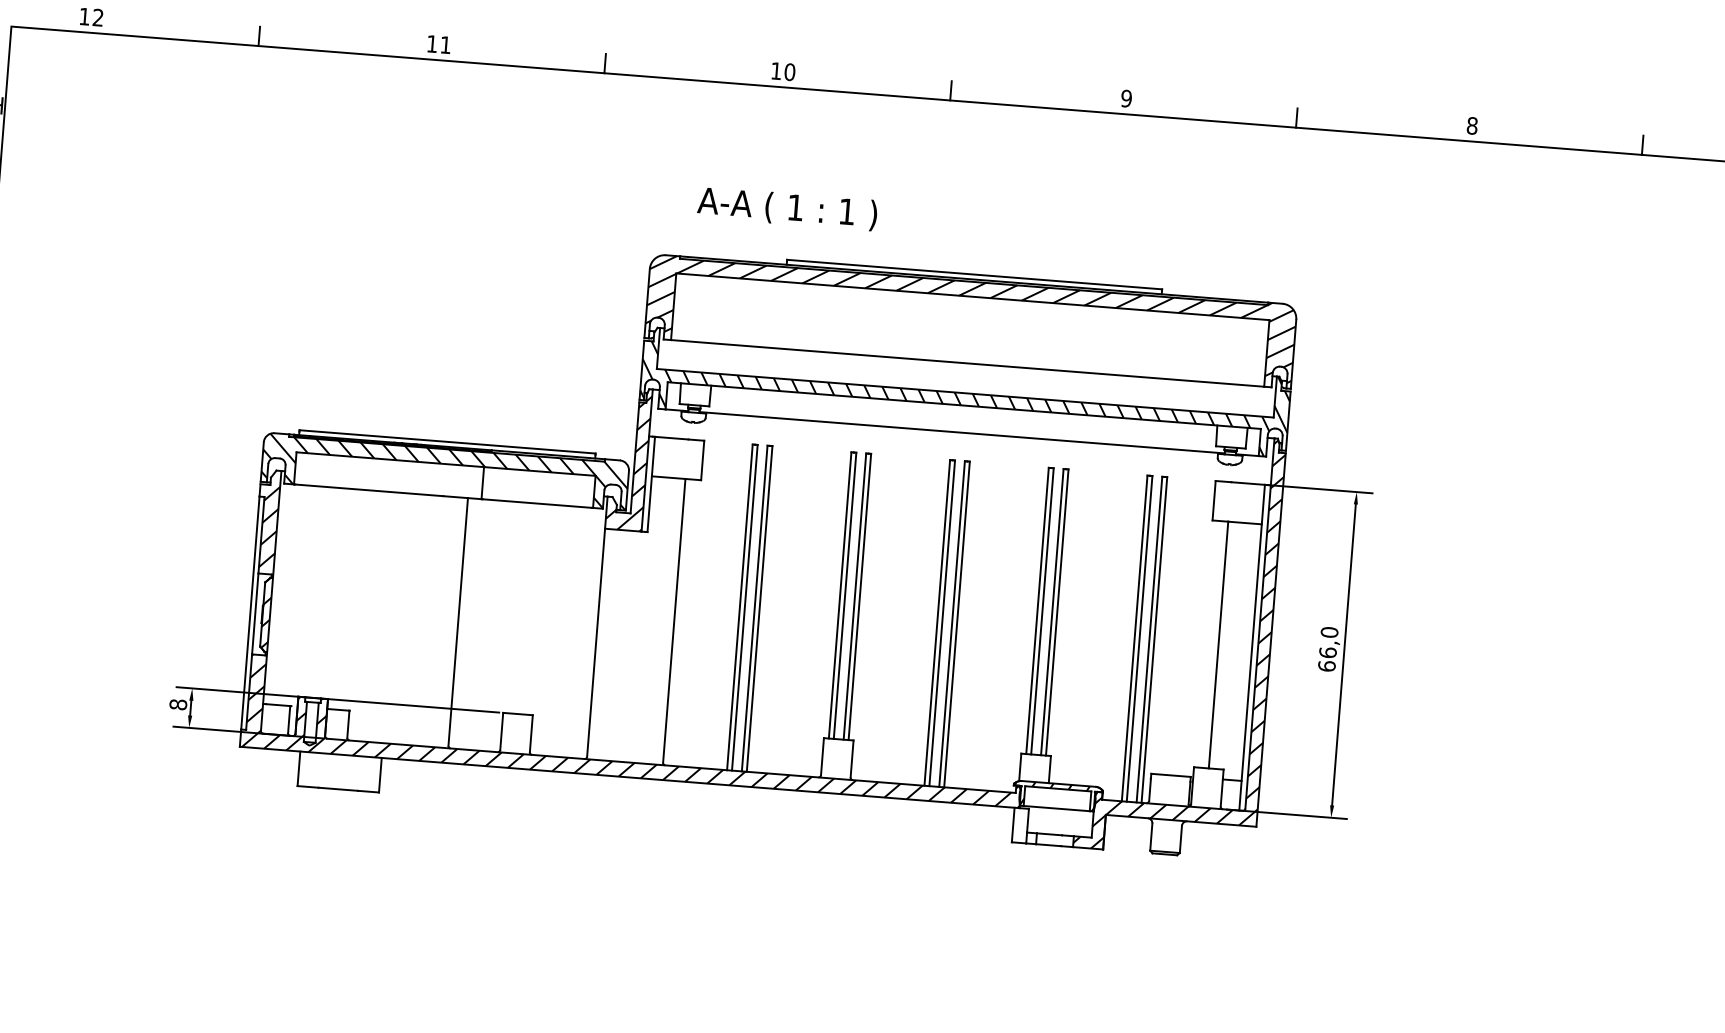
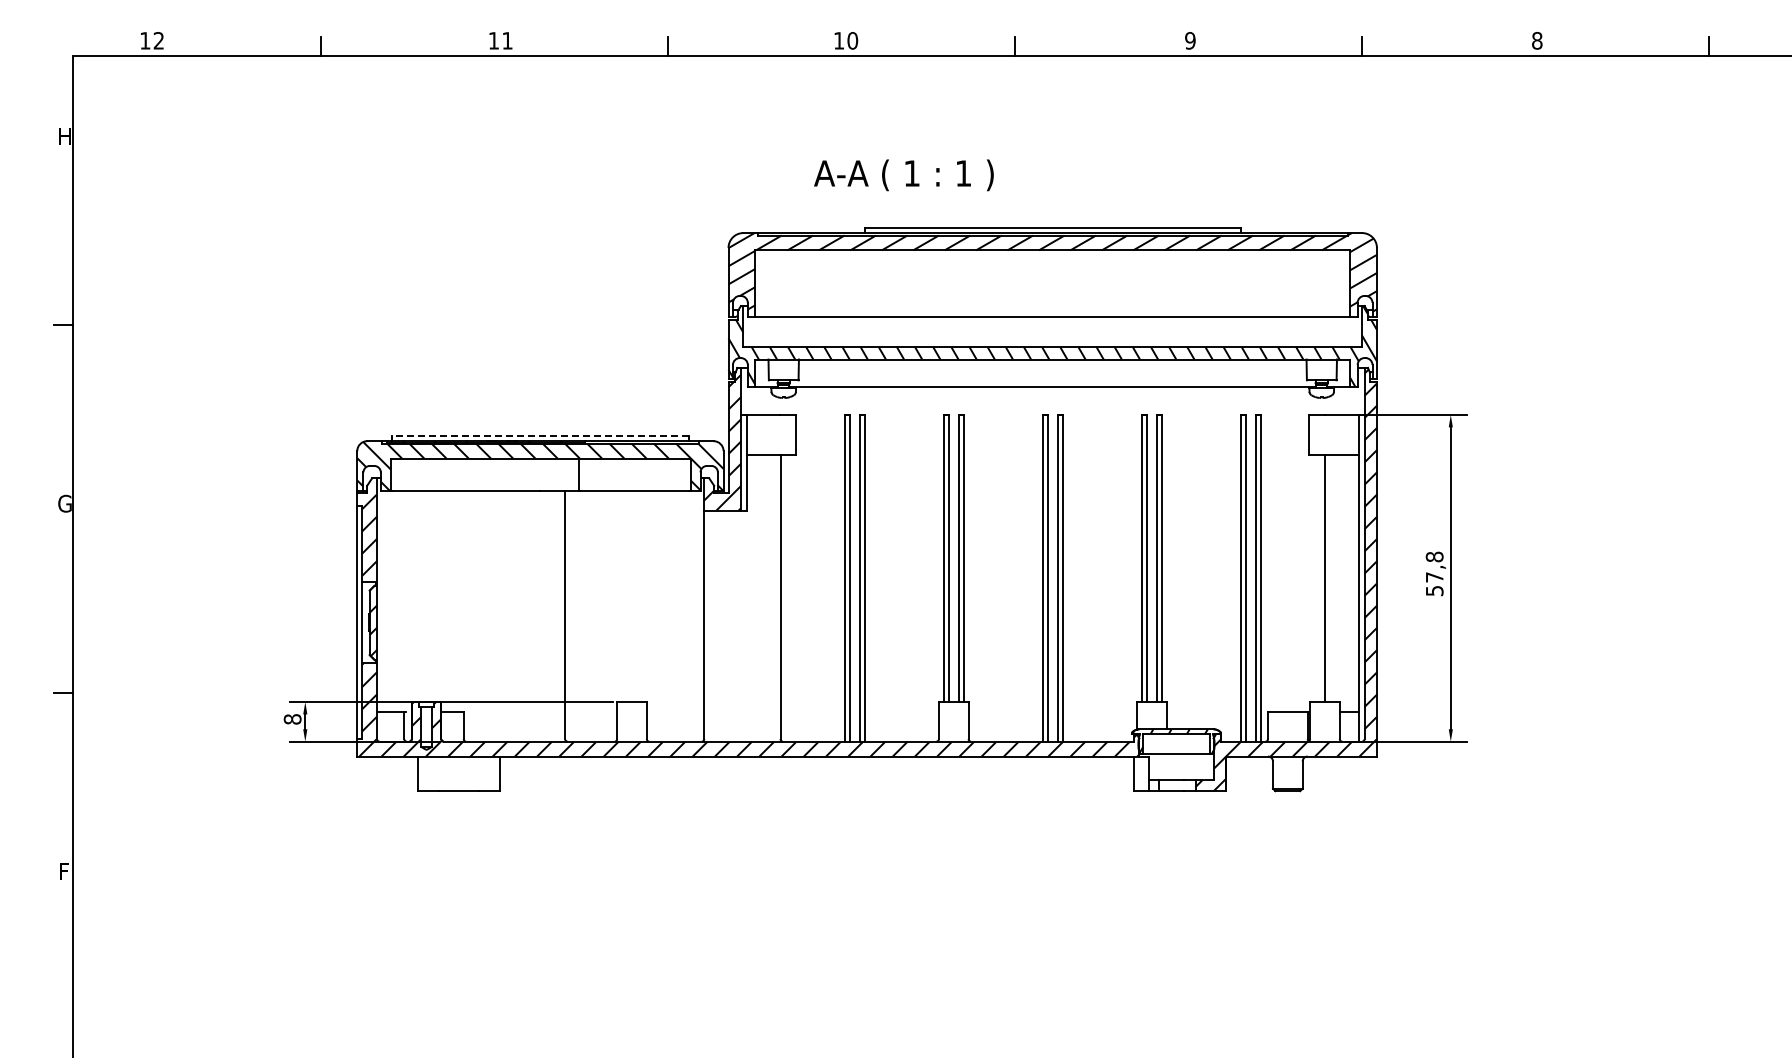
text: (786, 209) -> (903, 175), moved
line: (446, 442) -> (539, 436), solid -> dashed
text: (1328, 648) -> (1434, 573), 66,0 -> 57,8

